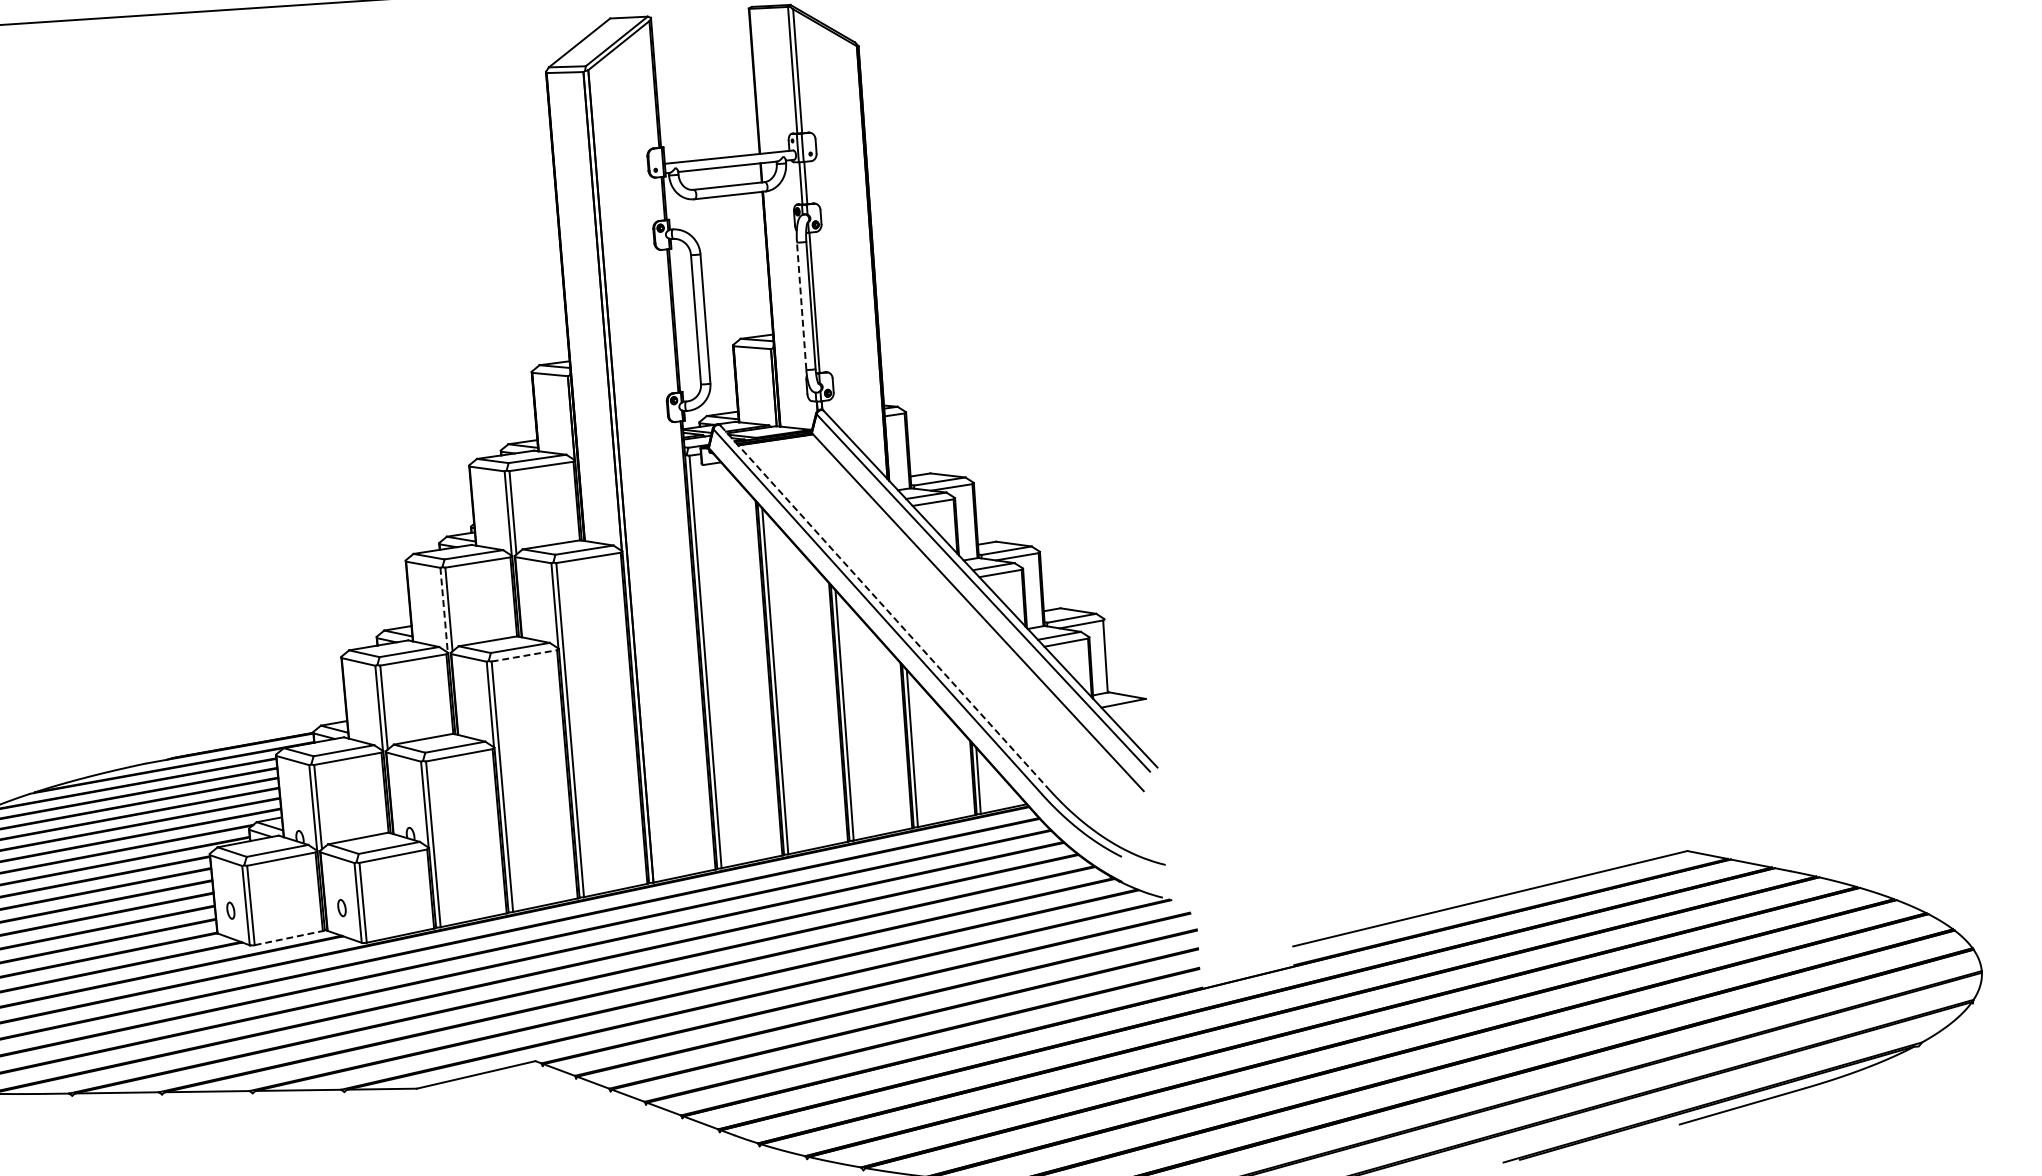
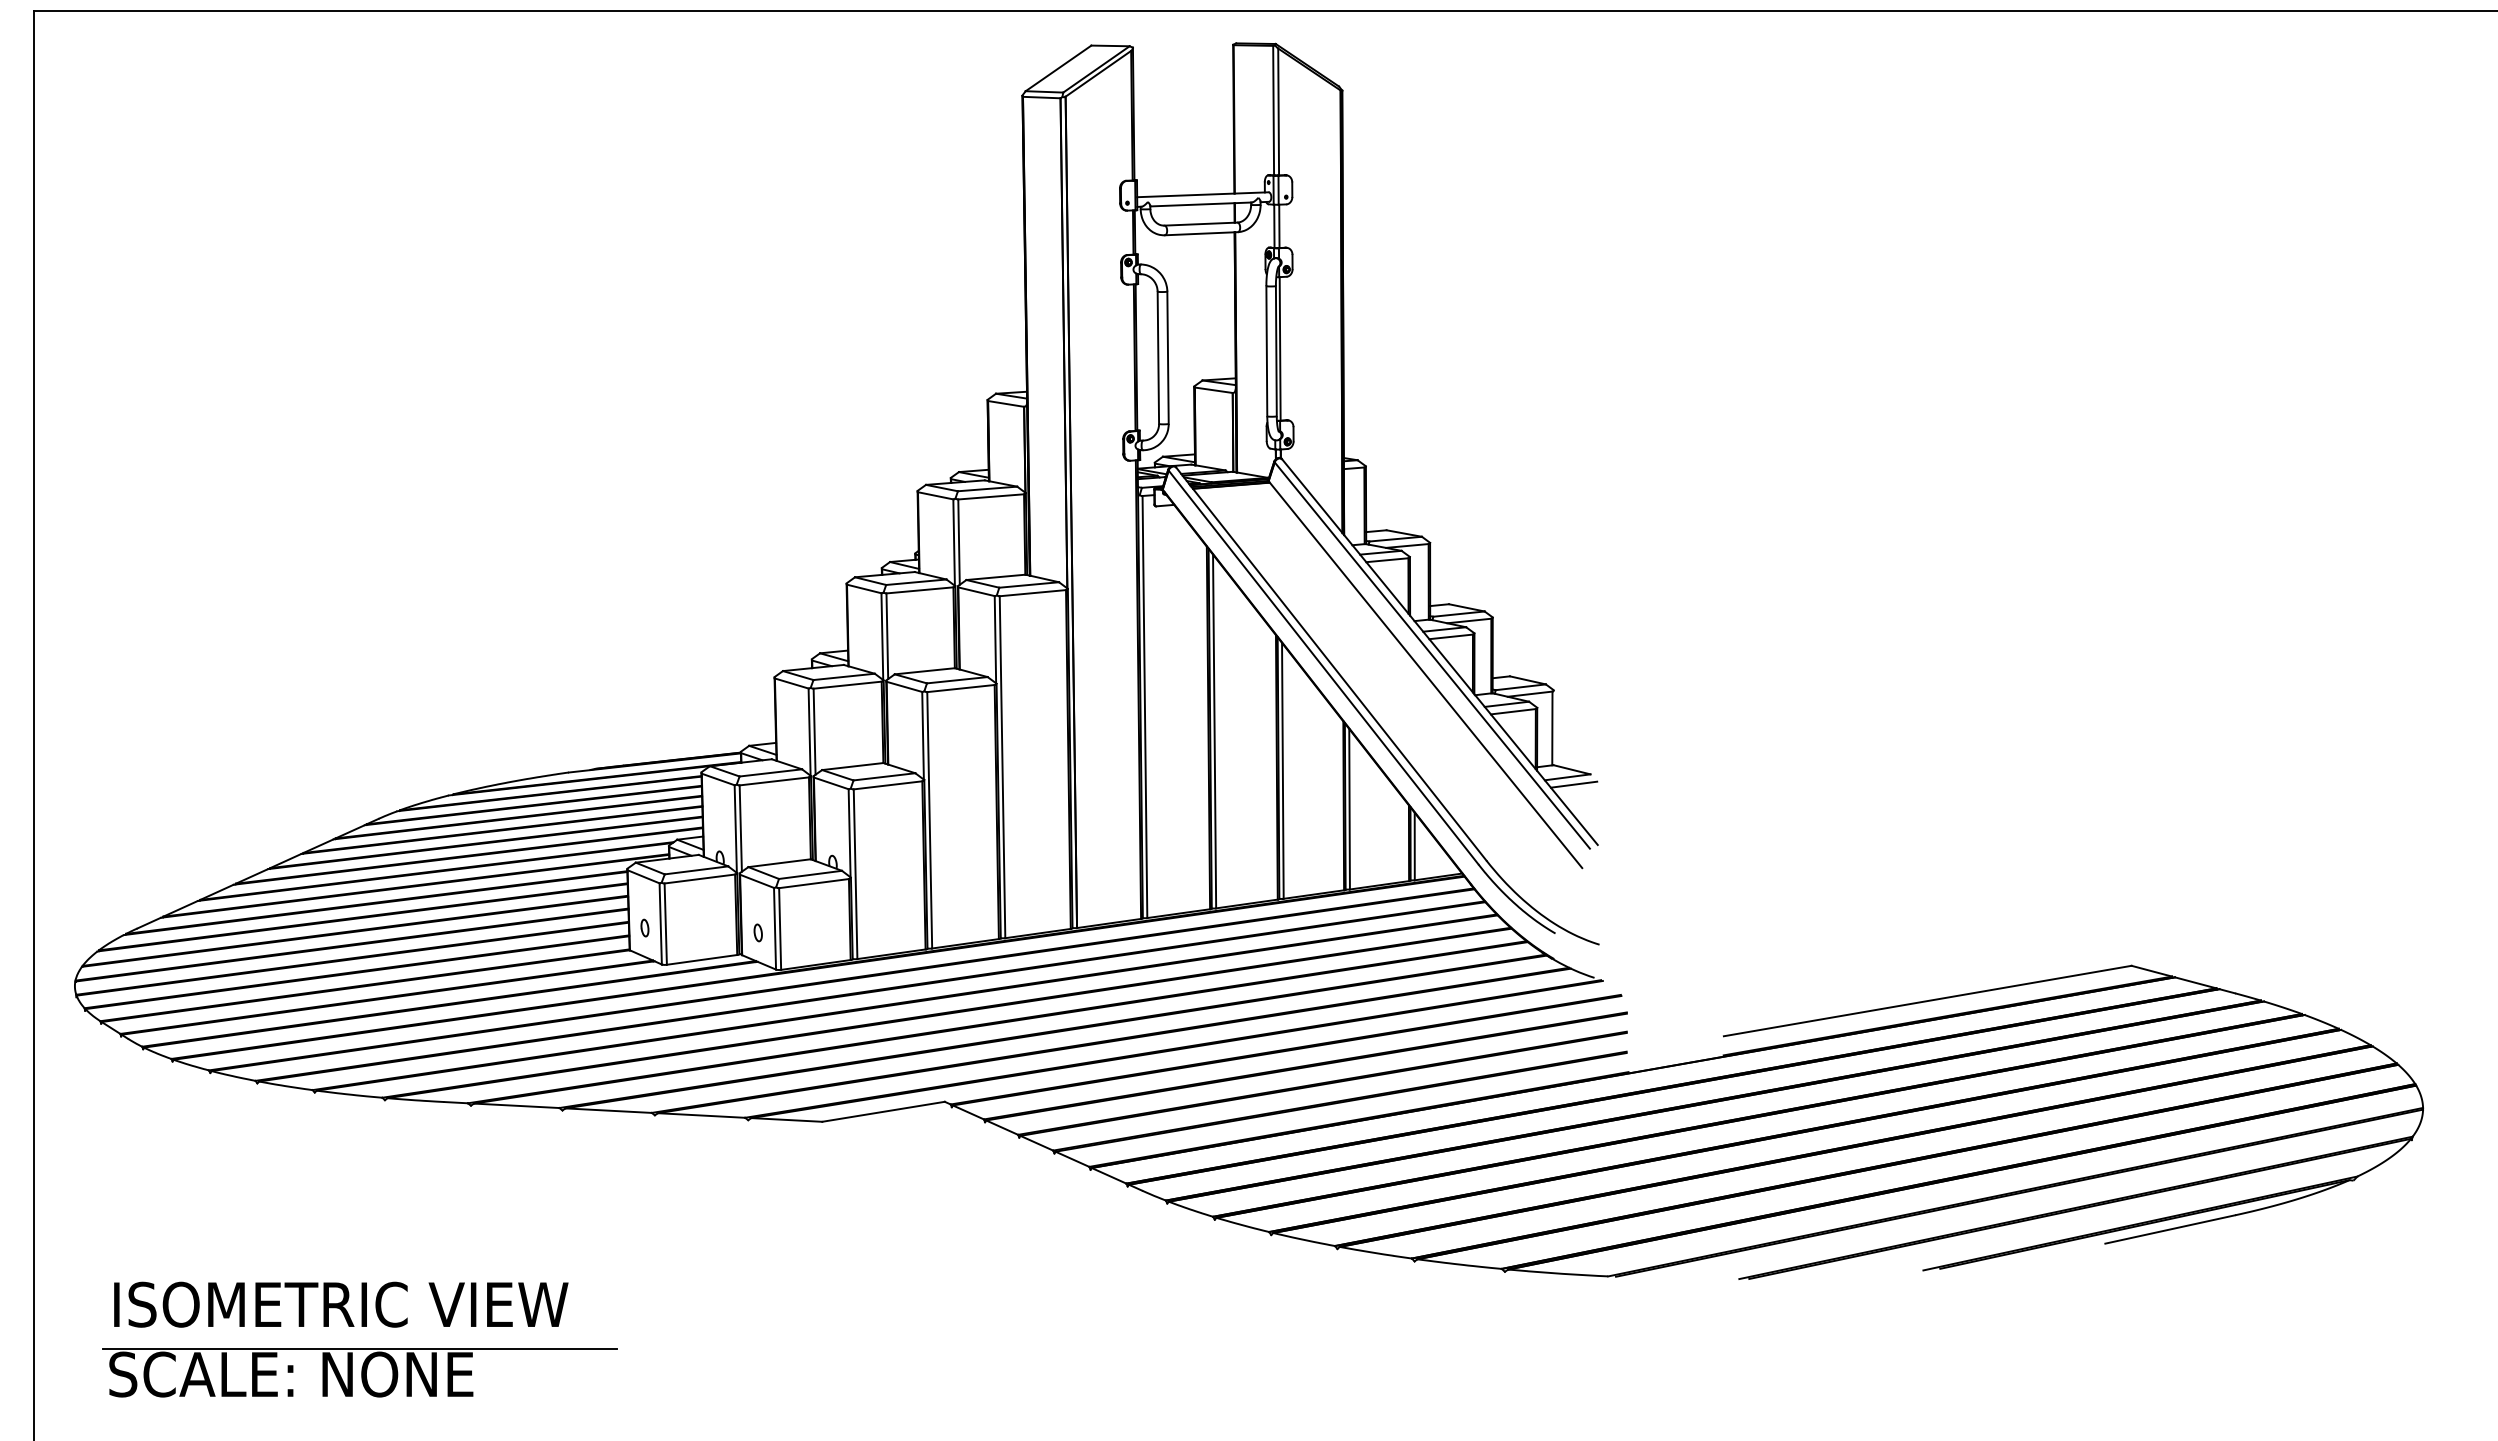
line: (801, 305) -> (1266, 350), dashed -> solid
line: (885, 608) -> (1331, 664), dashed -> solid
line: (444, 611) -> (882, 637), dashed -> solid
line: (523, 655) -> (960, 688), dashed -> solid
line: (1129, 709) -> (1573, 784), added
line: (289, 937) -> (702, 959), dashed -> solid

